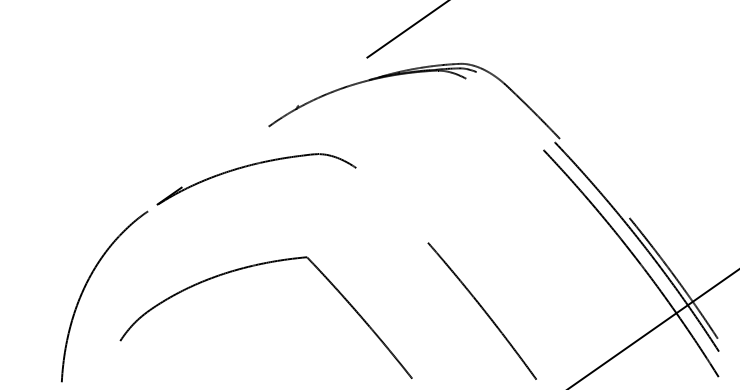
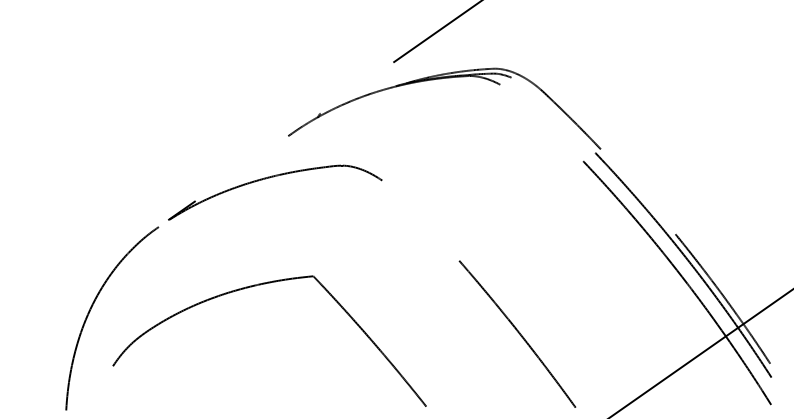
part: (253, 266) -> (256, 286), moved

